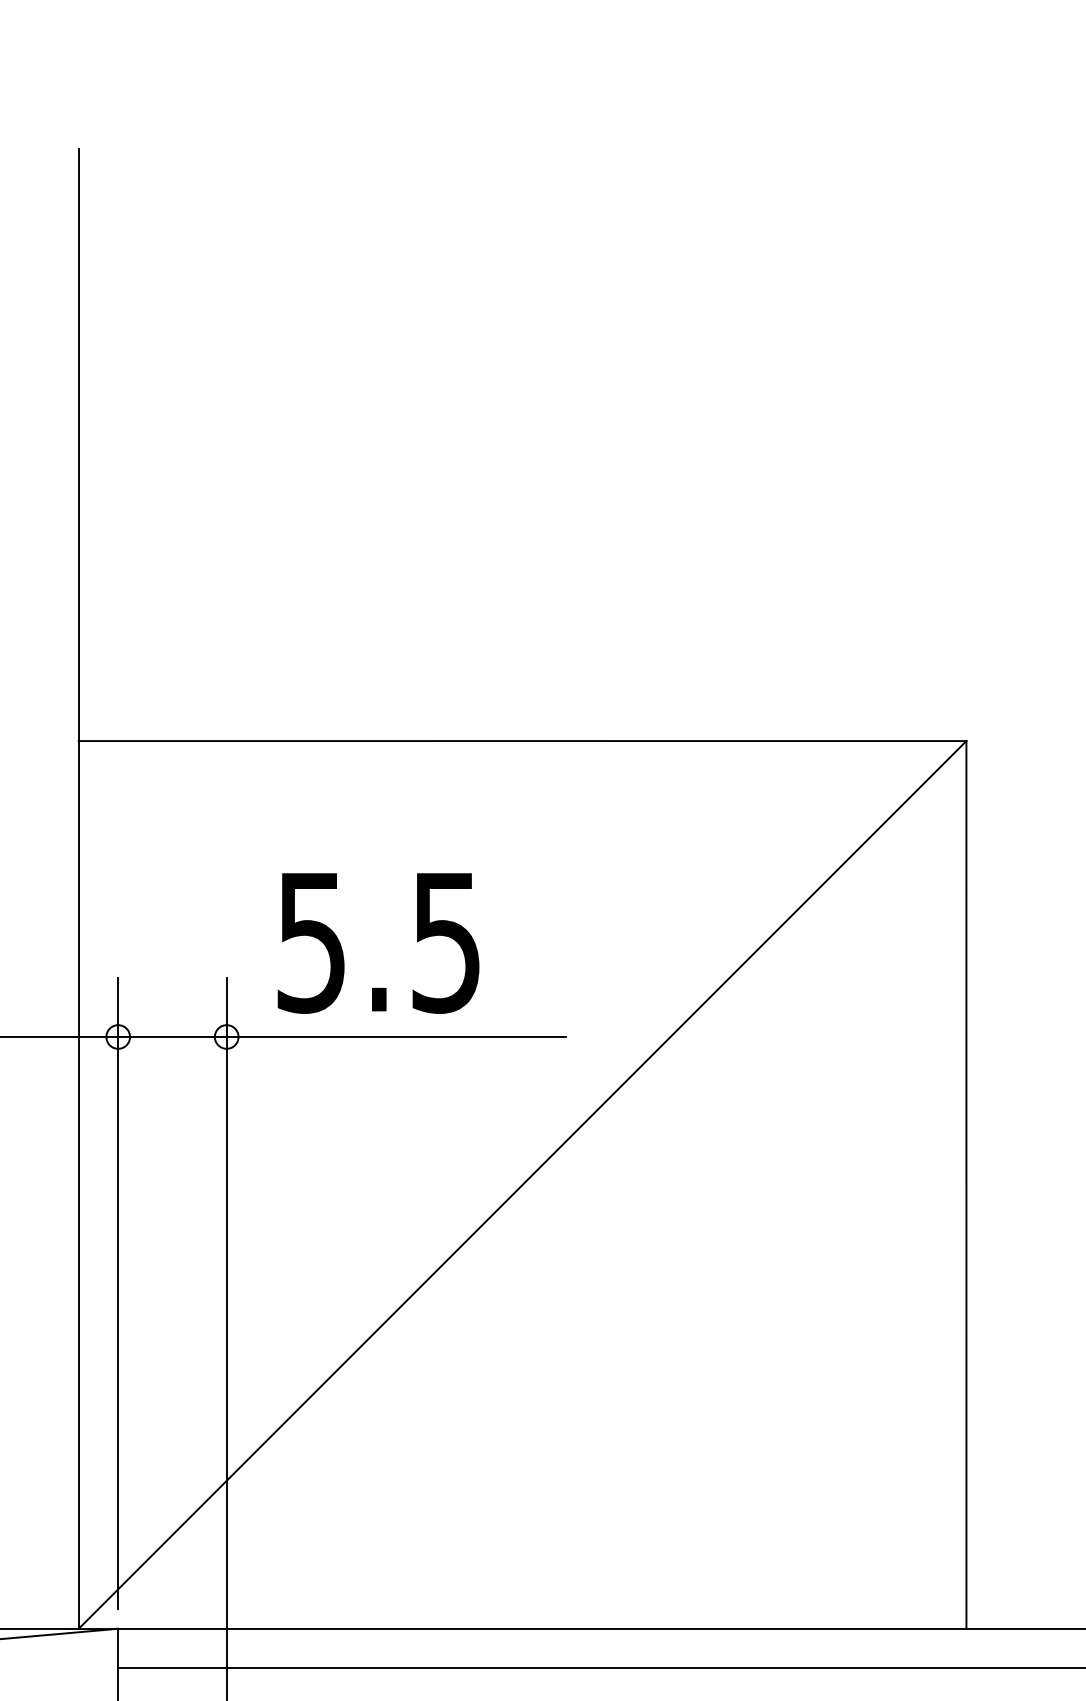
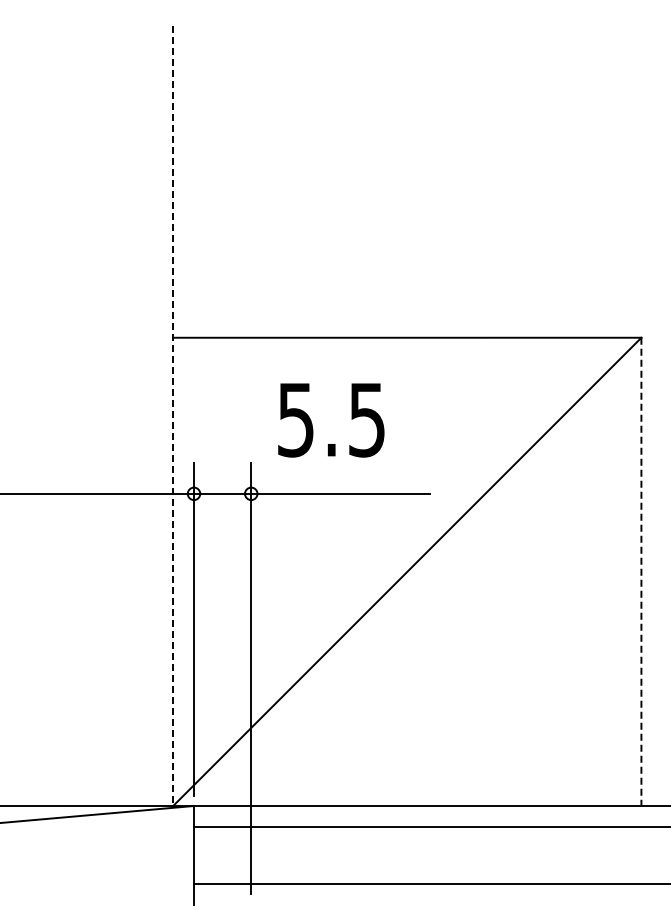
line: (79, 890) -> (173, 416), solid -> dashed
text: (378, 943) -> (331, 420), moved
line: (966, 1186) -> (641, 572), solid -> dashed

